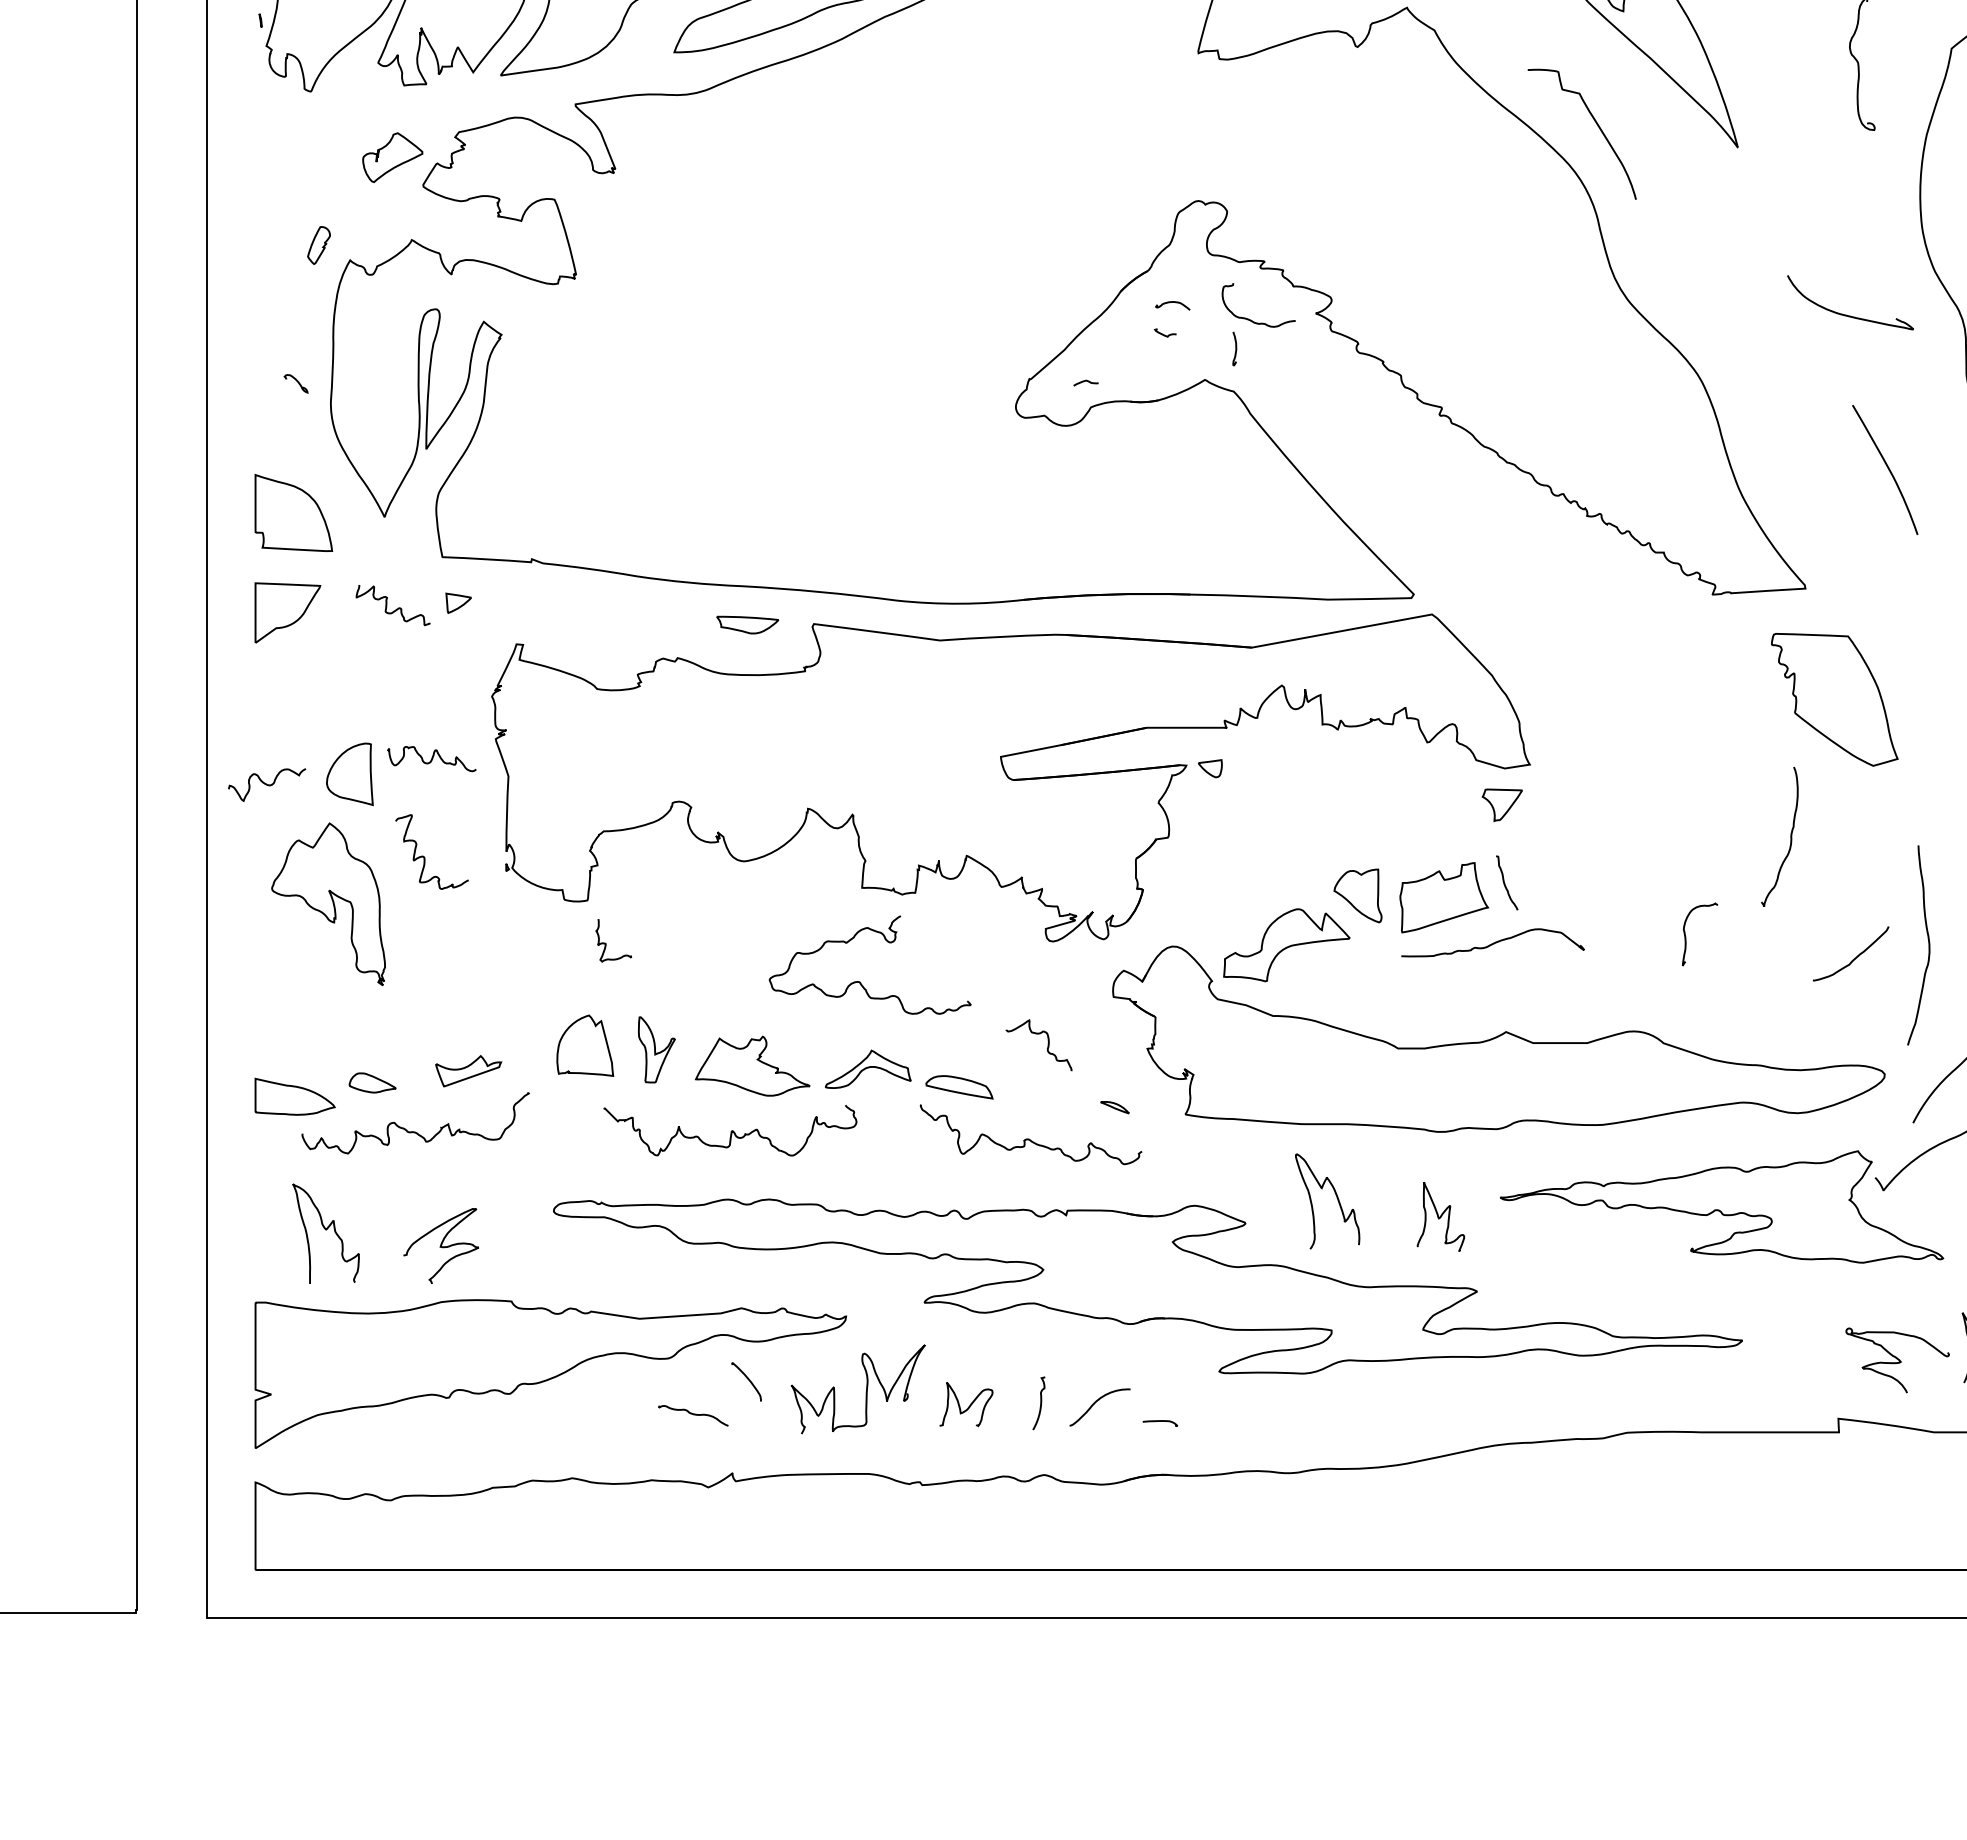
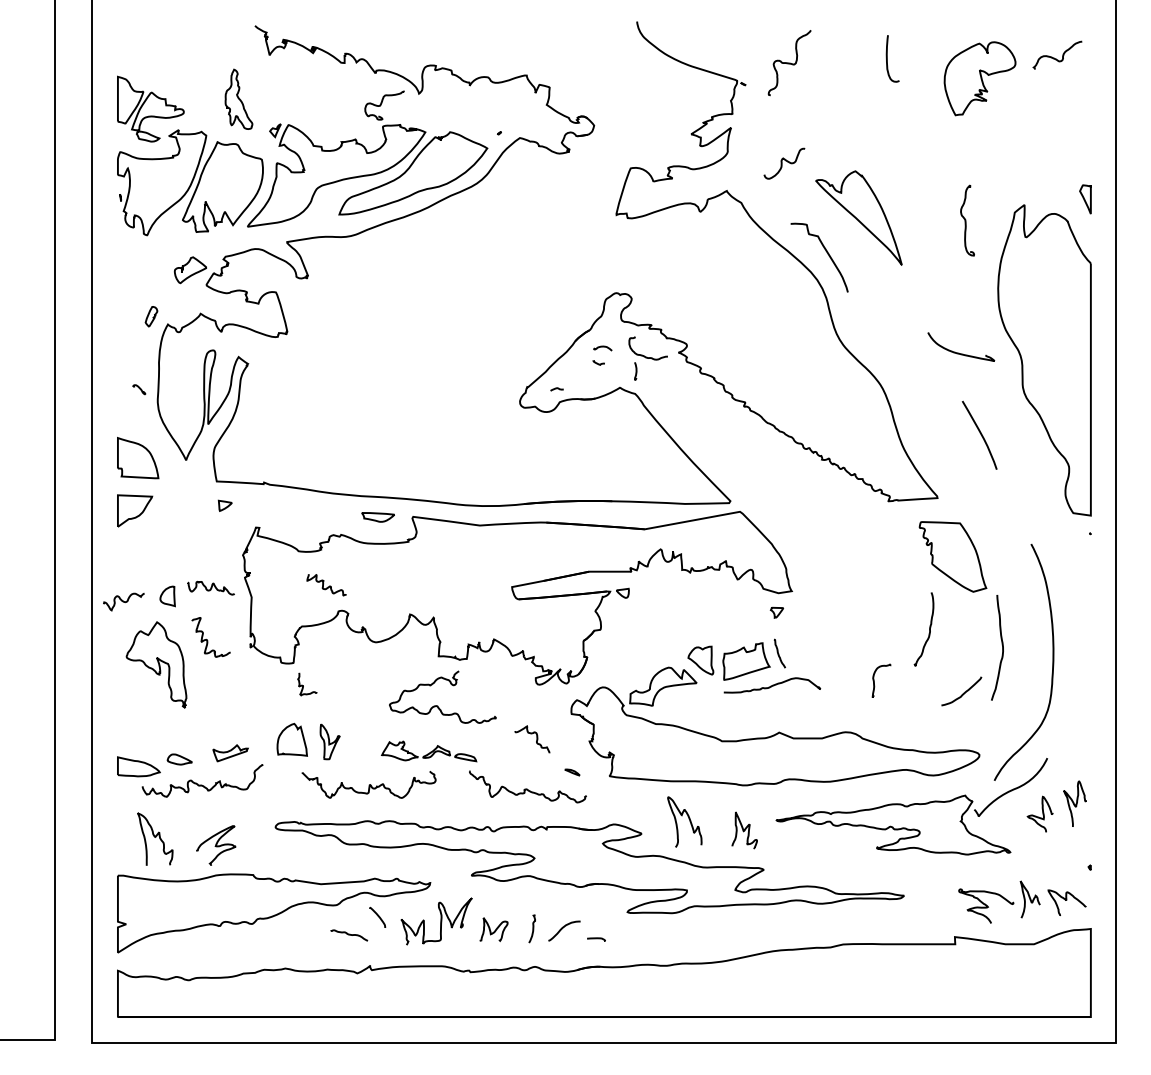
curve: (394, 608) -> (327, 586), moved
part: (349, 774) -> (167, 596), size x0.6
part: (1500, 804) -> (776, 612), size x0.6
curve: (1926, 939) -> (1001, 644), moved
part: (842, 1067) -> (428, 751), size x0.6

